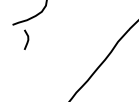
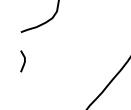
line: (27, 39) -> (24, 61), moved

